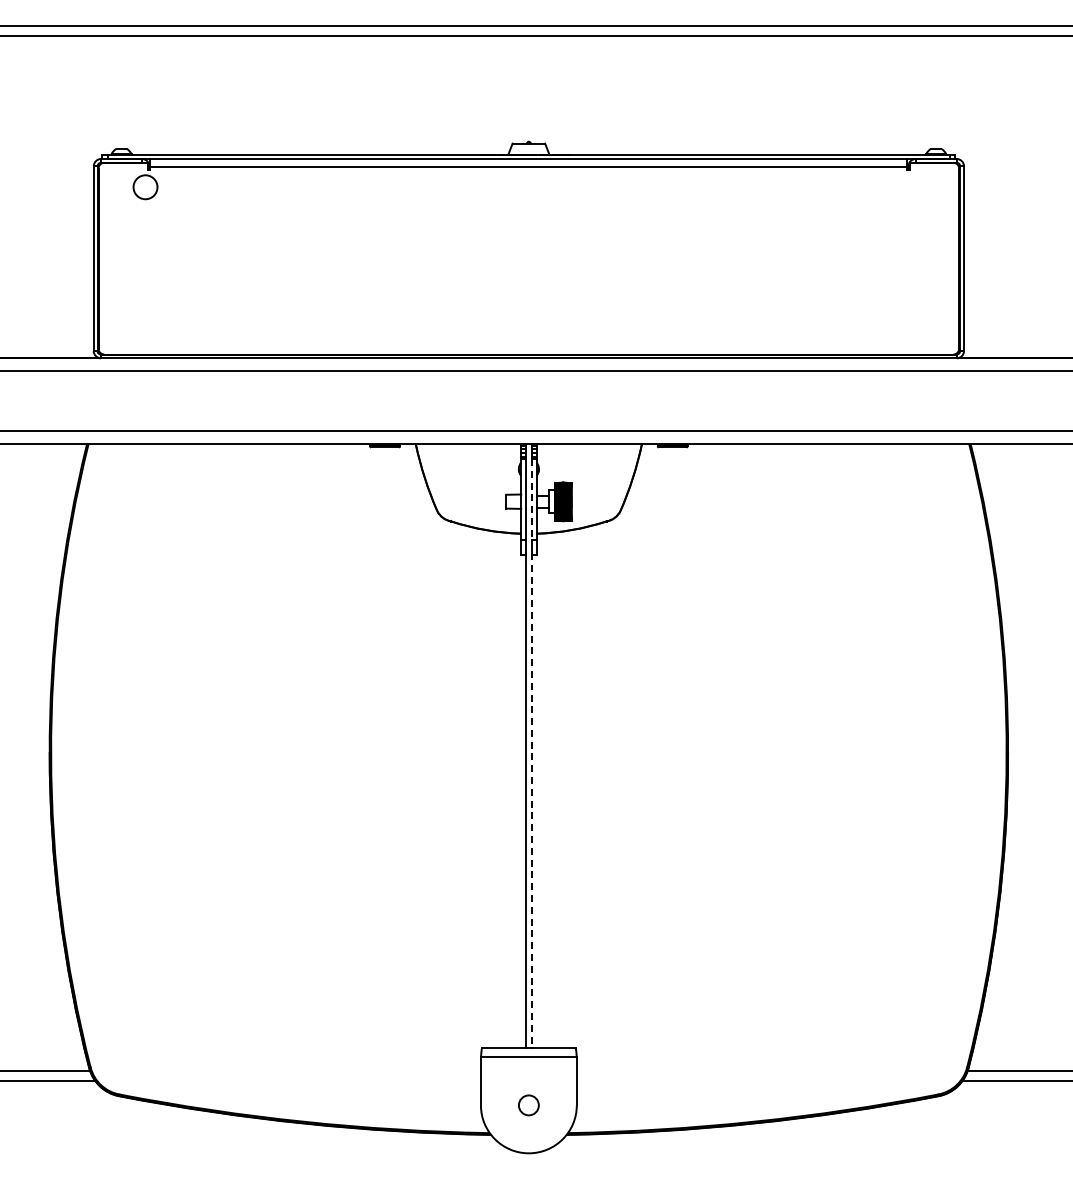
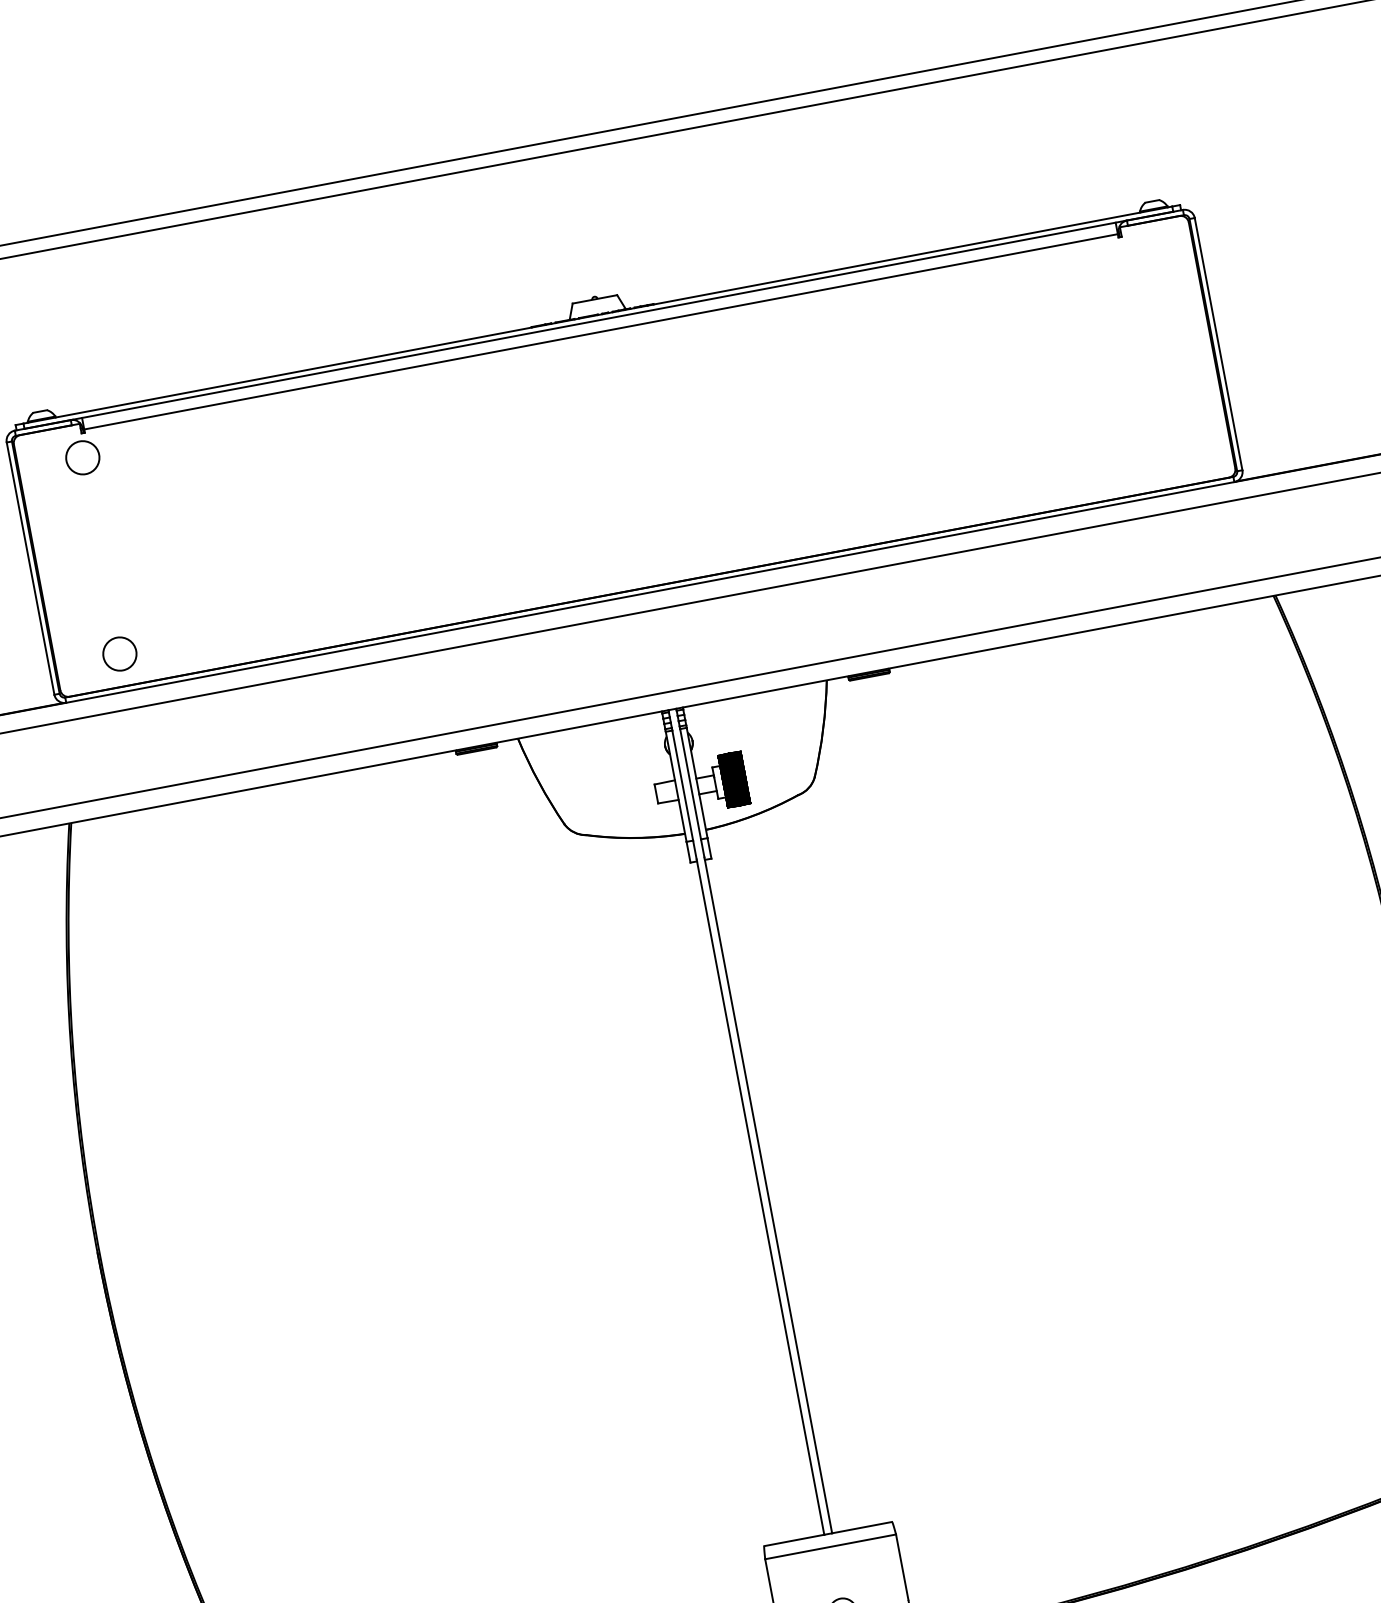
circle: (145, 330) -> (119, 653), added
line: (531, 499) -> (690, 784), dashed -> solid
line: (531, 800) -> (767, 1195), dashed -> solid

